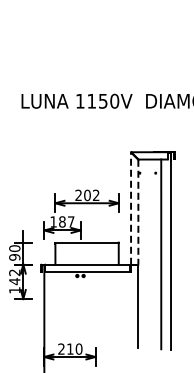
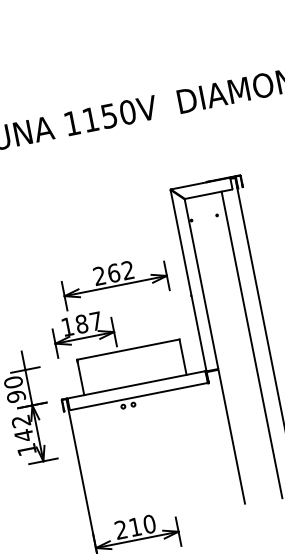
text: (87, 194) -> (113, 271), 202 -> 262
line: (131, 208) -> (189, 280), dashed -> solid
line: (138, 212) -> (201, 284), dashed -> solid

